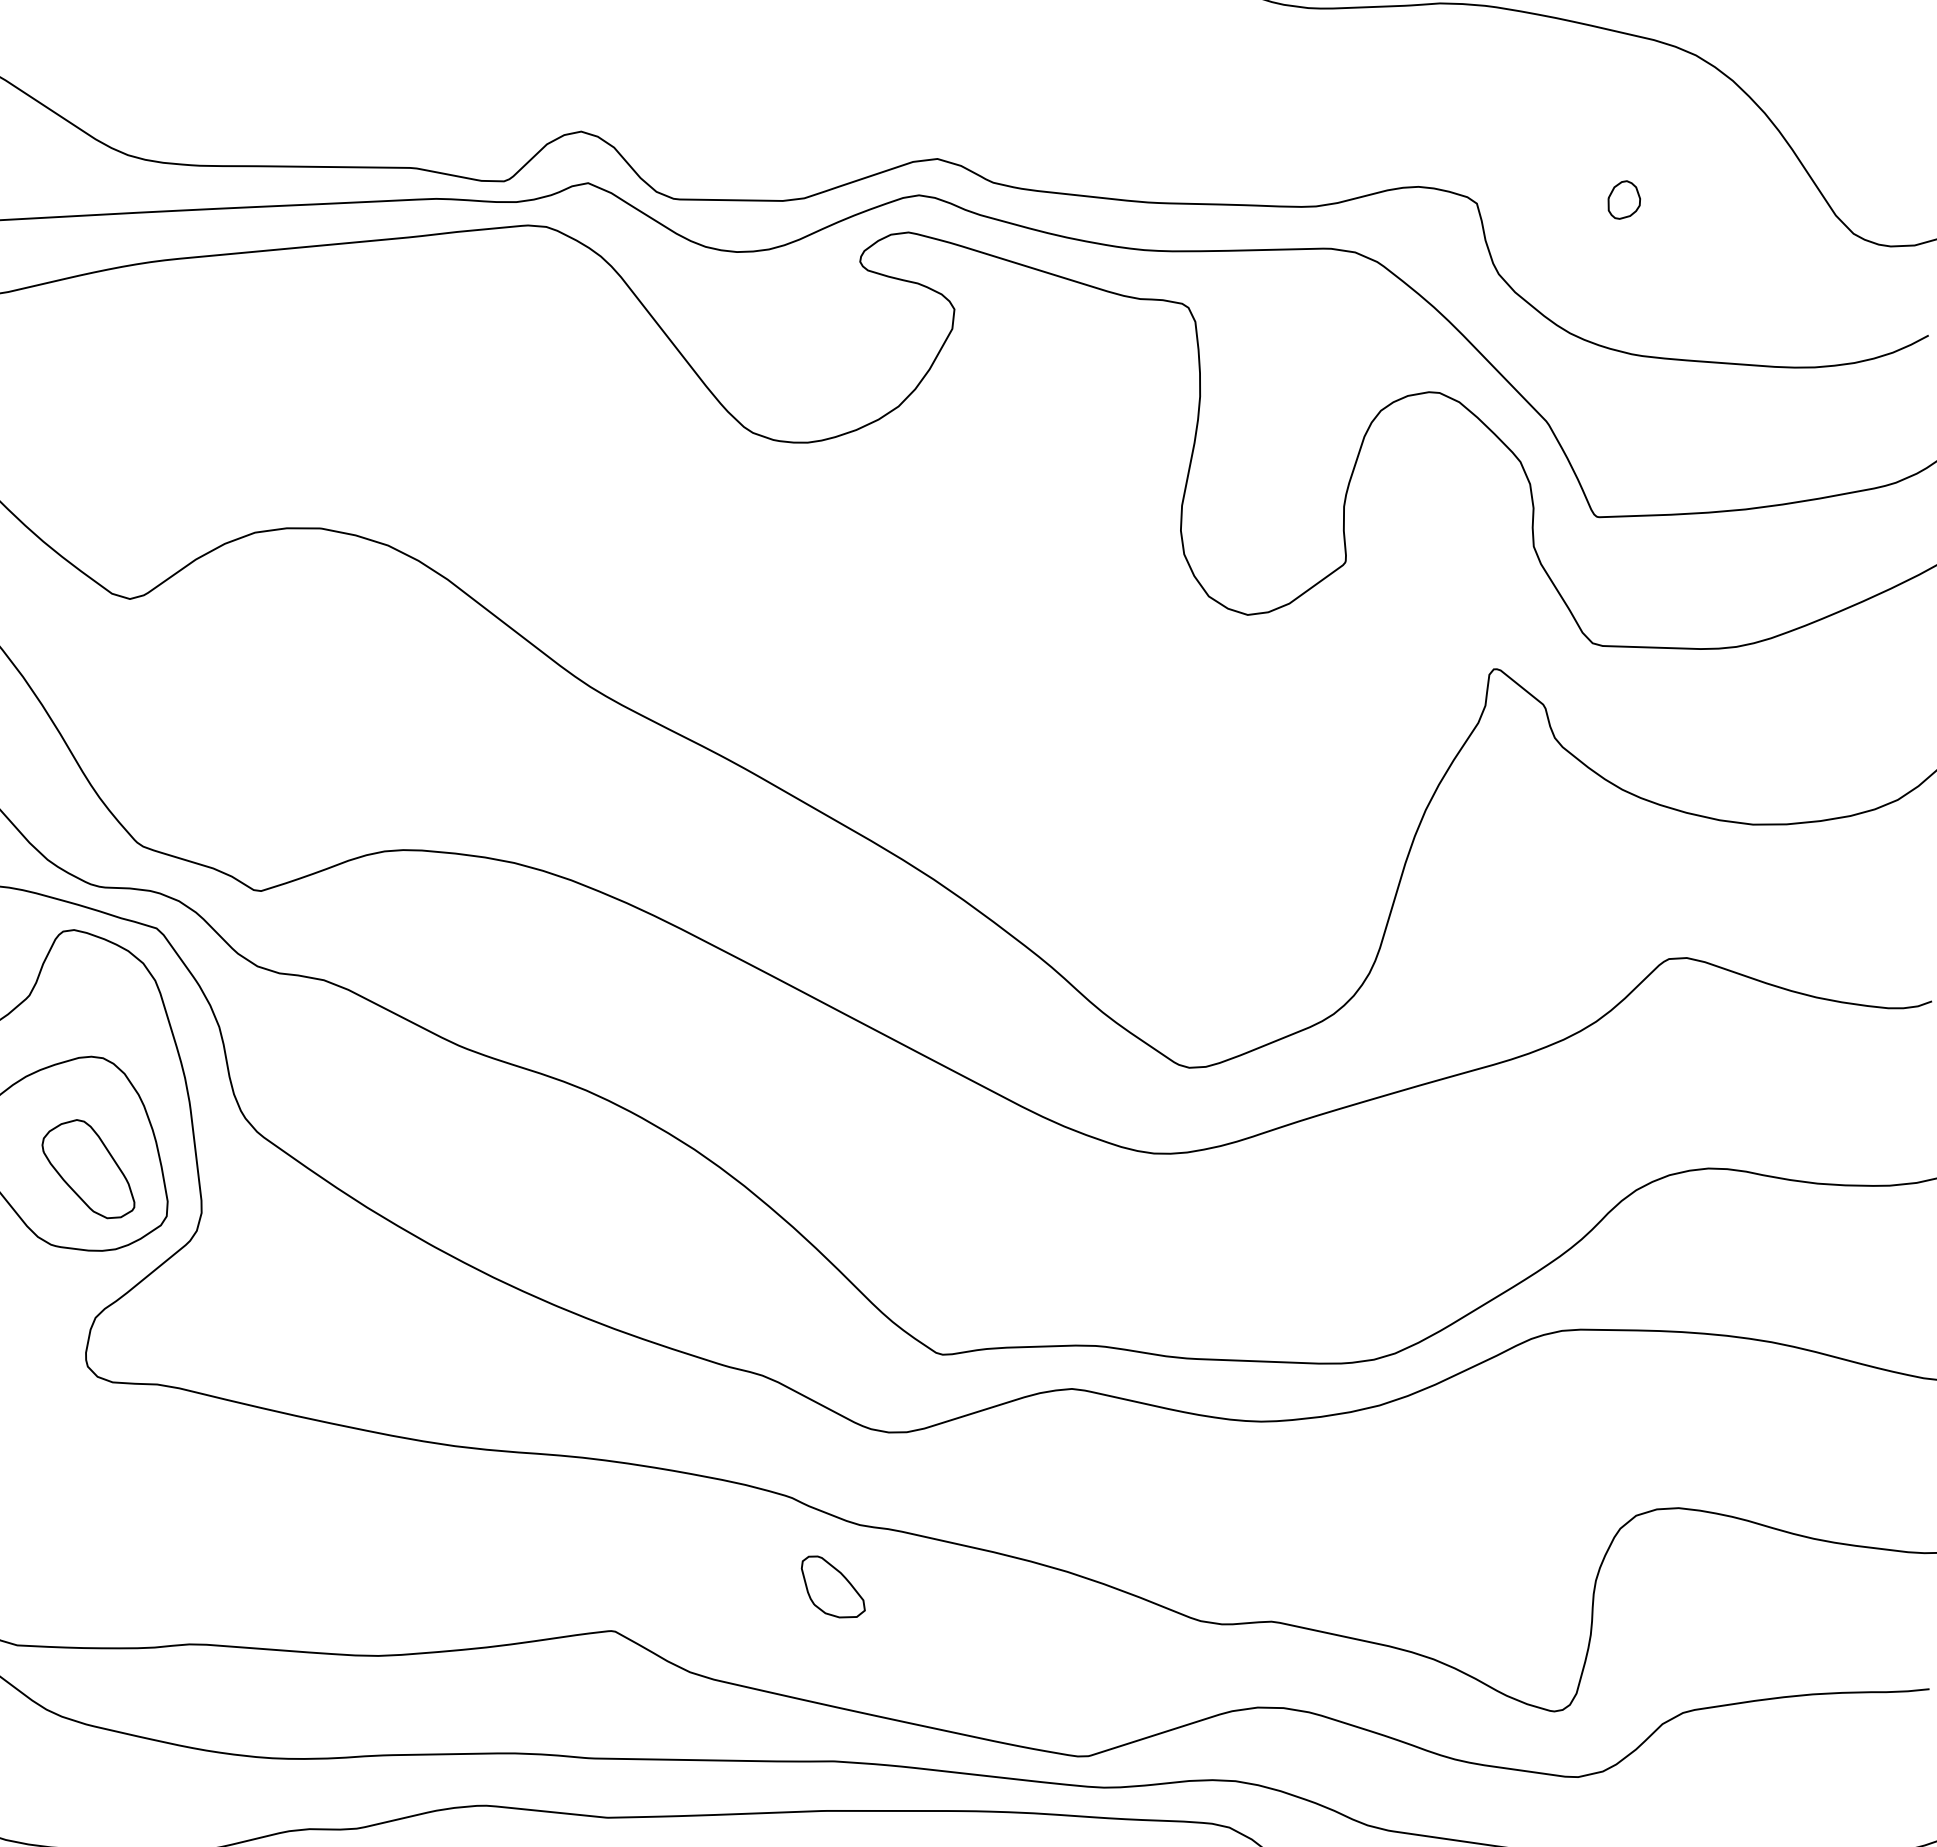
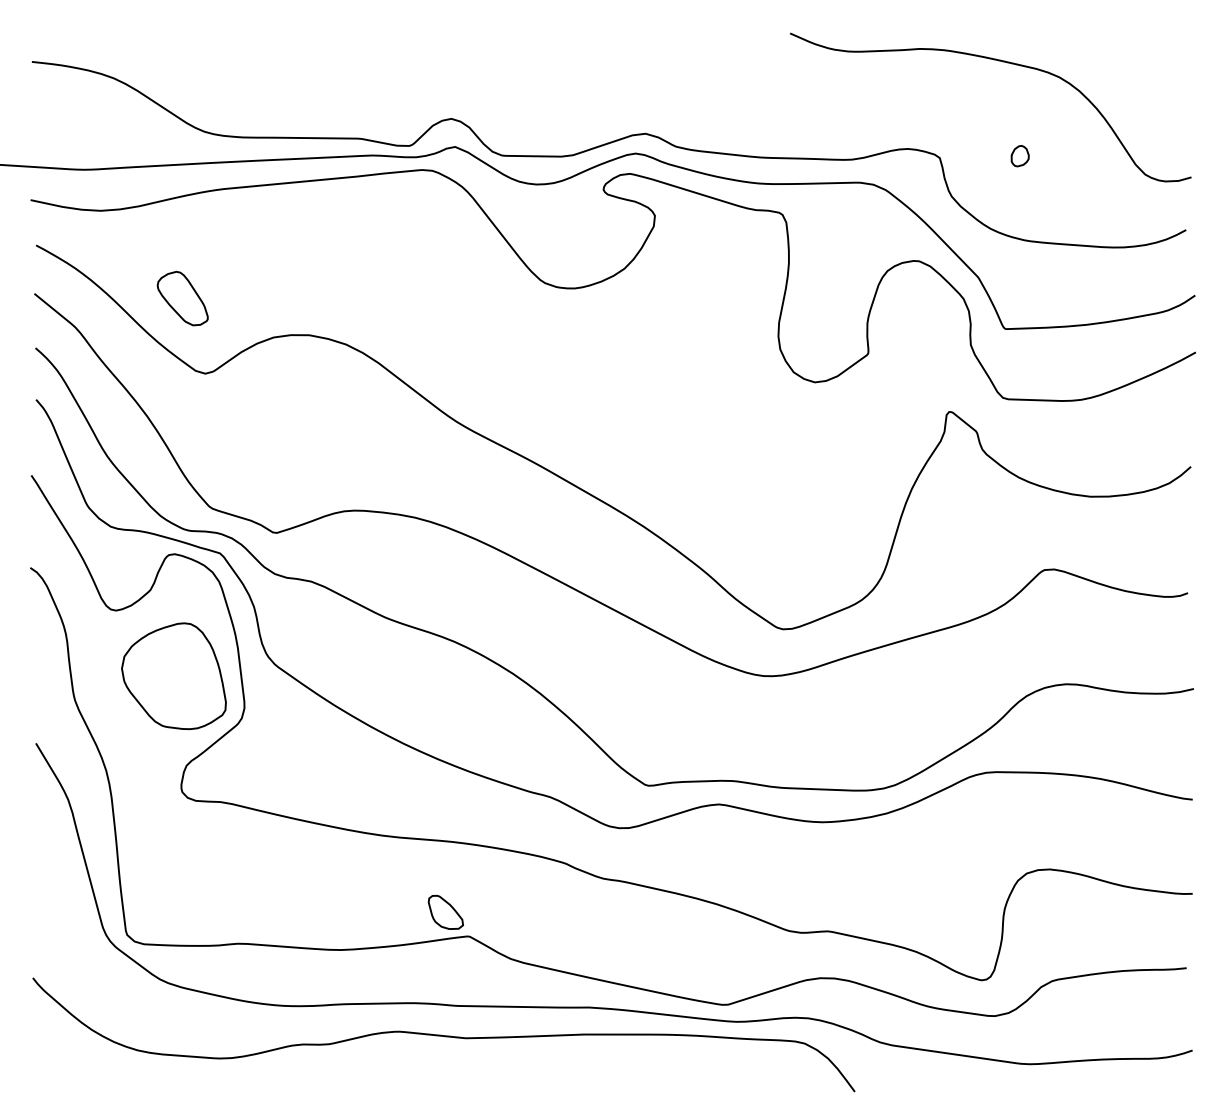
part: (87, 1168) -> (182, 298), moved
part: (832, 1585) -> (445, 911), moved

